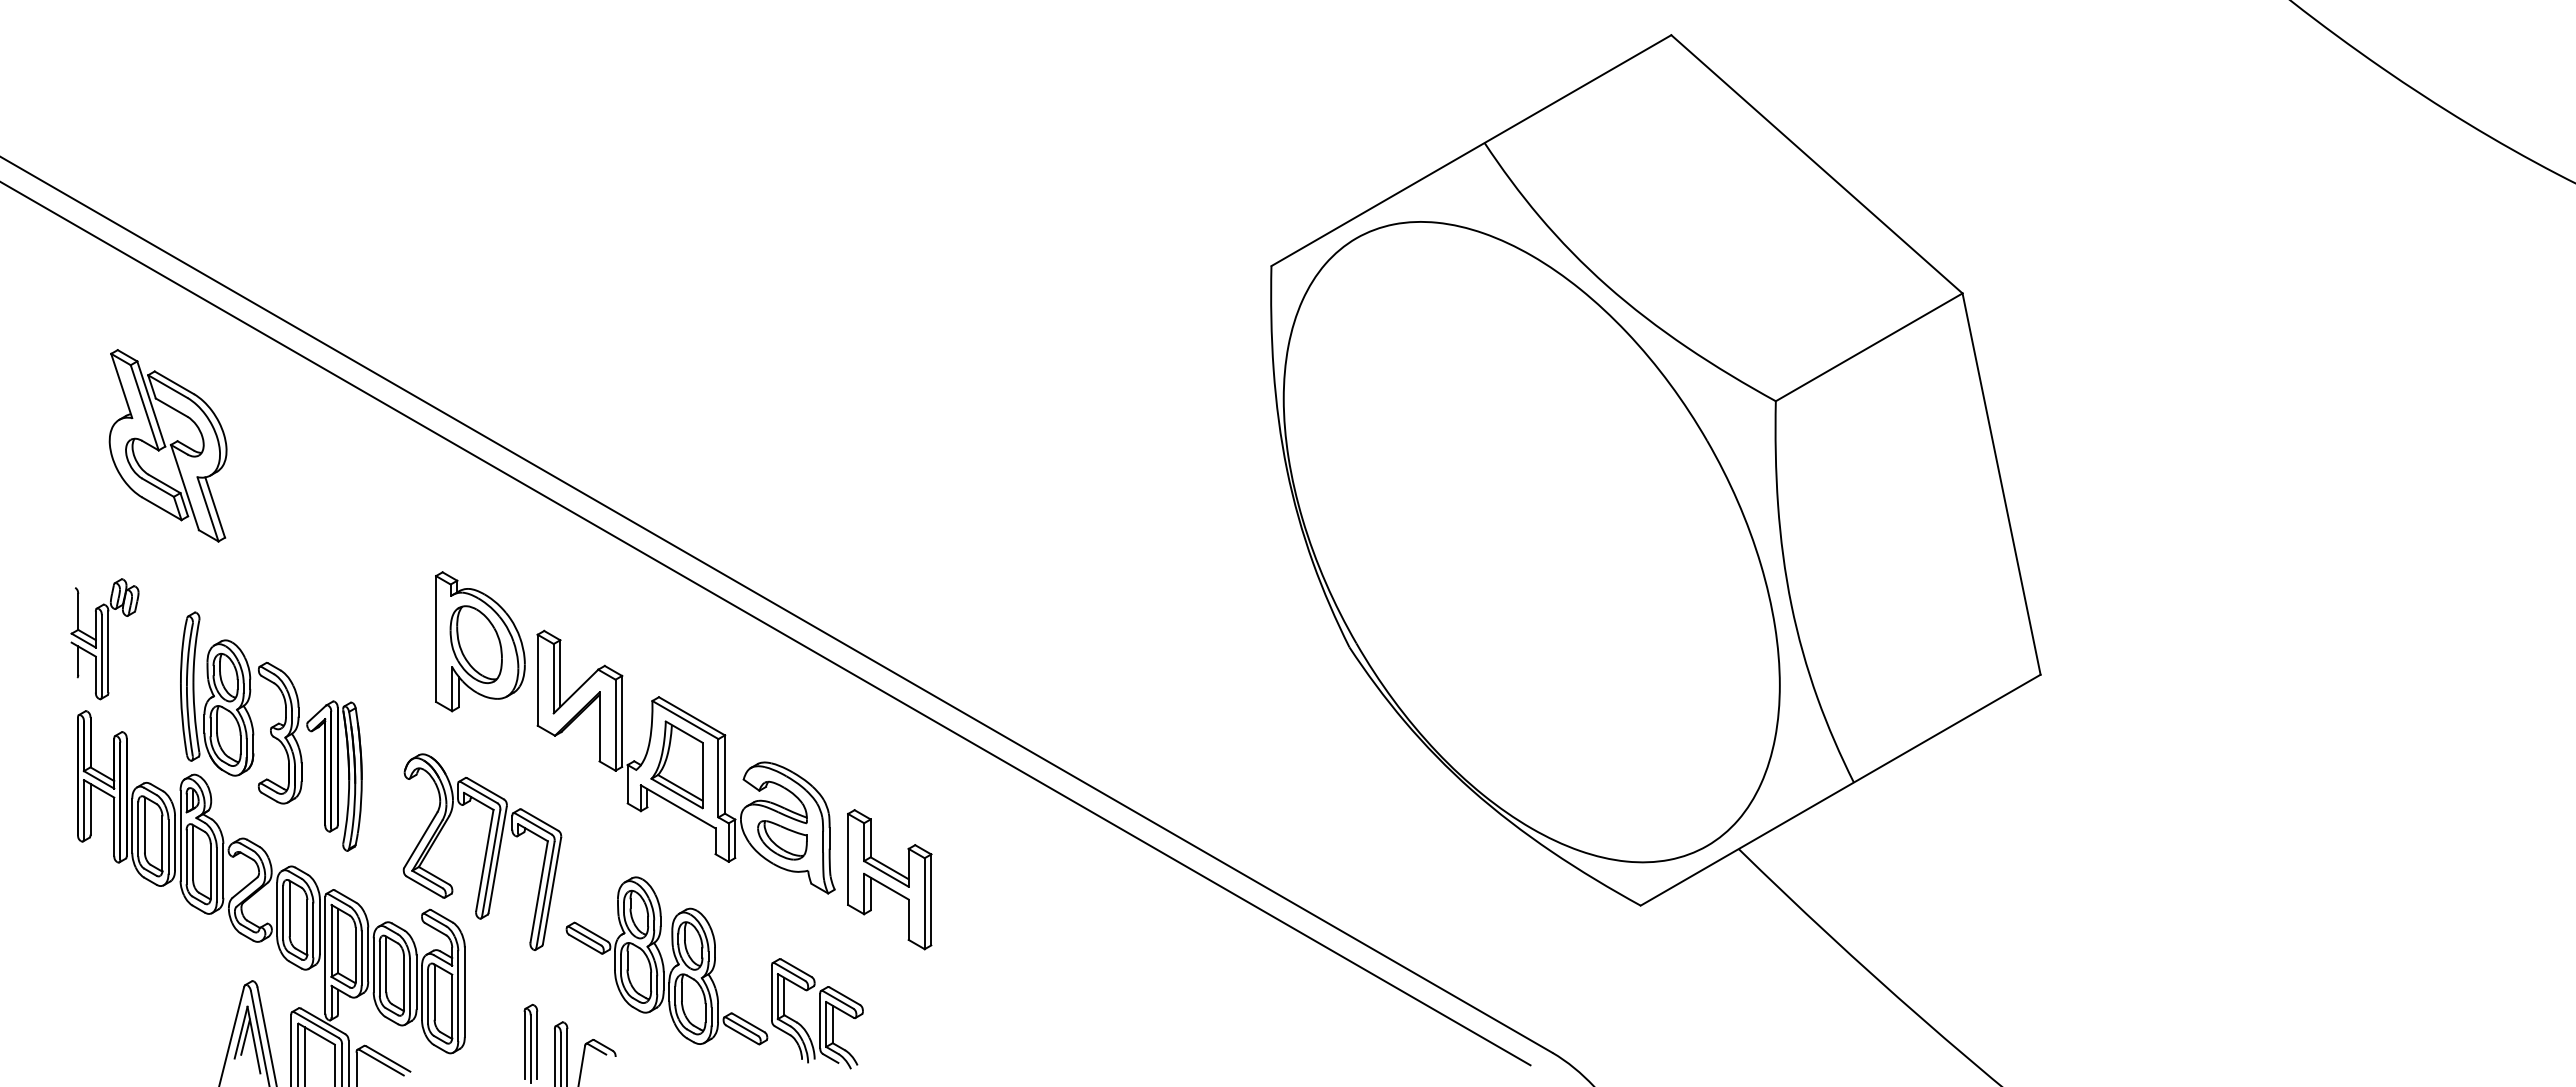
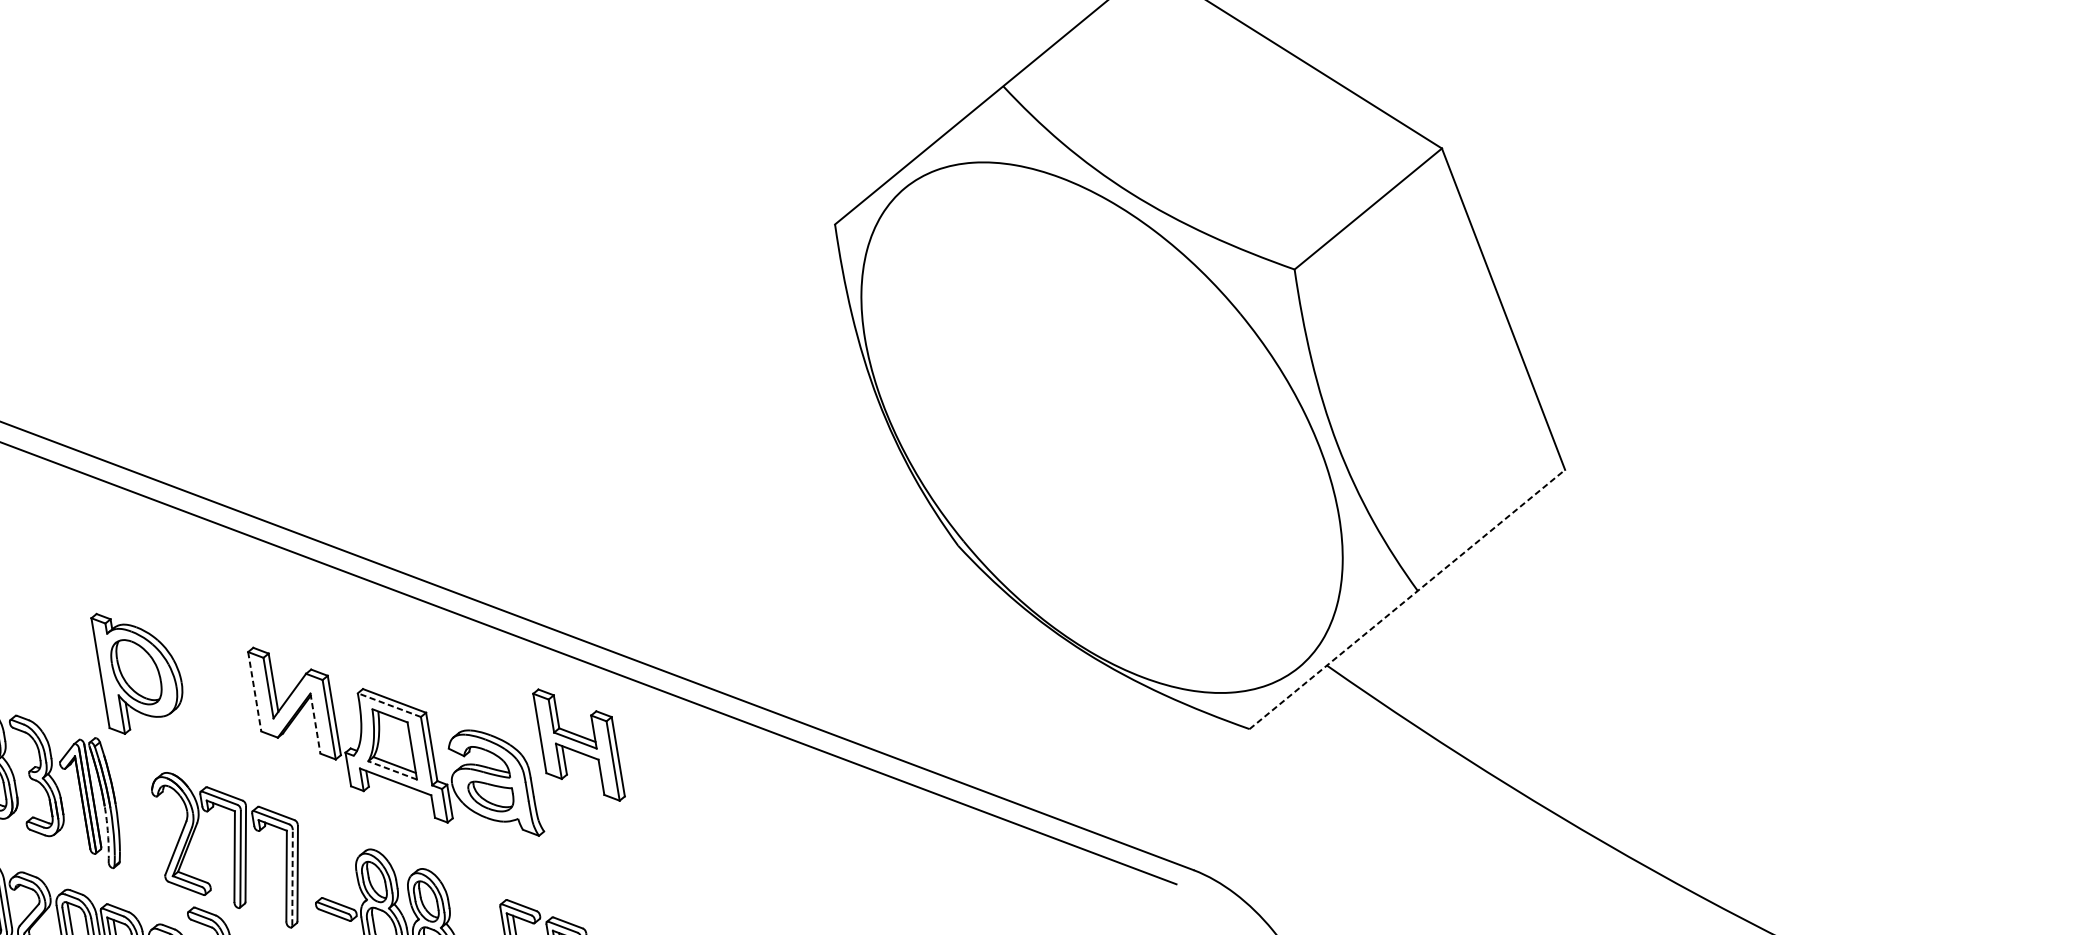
part: (480, 641) -> (139, 668), moved
line: (537, 680) -> (254, 692), solid -> dashed
line: (685, 719) -> (389, 704), solid -> dashed
line: (599, 727) -> (315, 724), solid -> dashed
line: (1840, 790) -> (1407, 599), solid -> dashed
line: (676, 793) -> (392, 770), solid -> dashed
arc: (347, 811) -> (107, 833), solid -> dashed
part: (889, 879) -> (578, 744), moved
line: (545, 894) -> (292, 877), solid -> dashed

